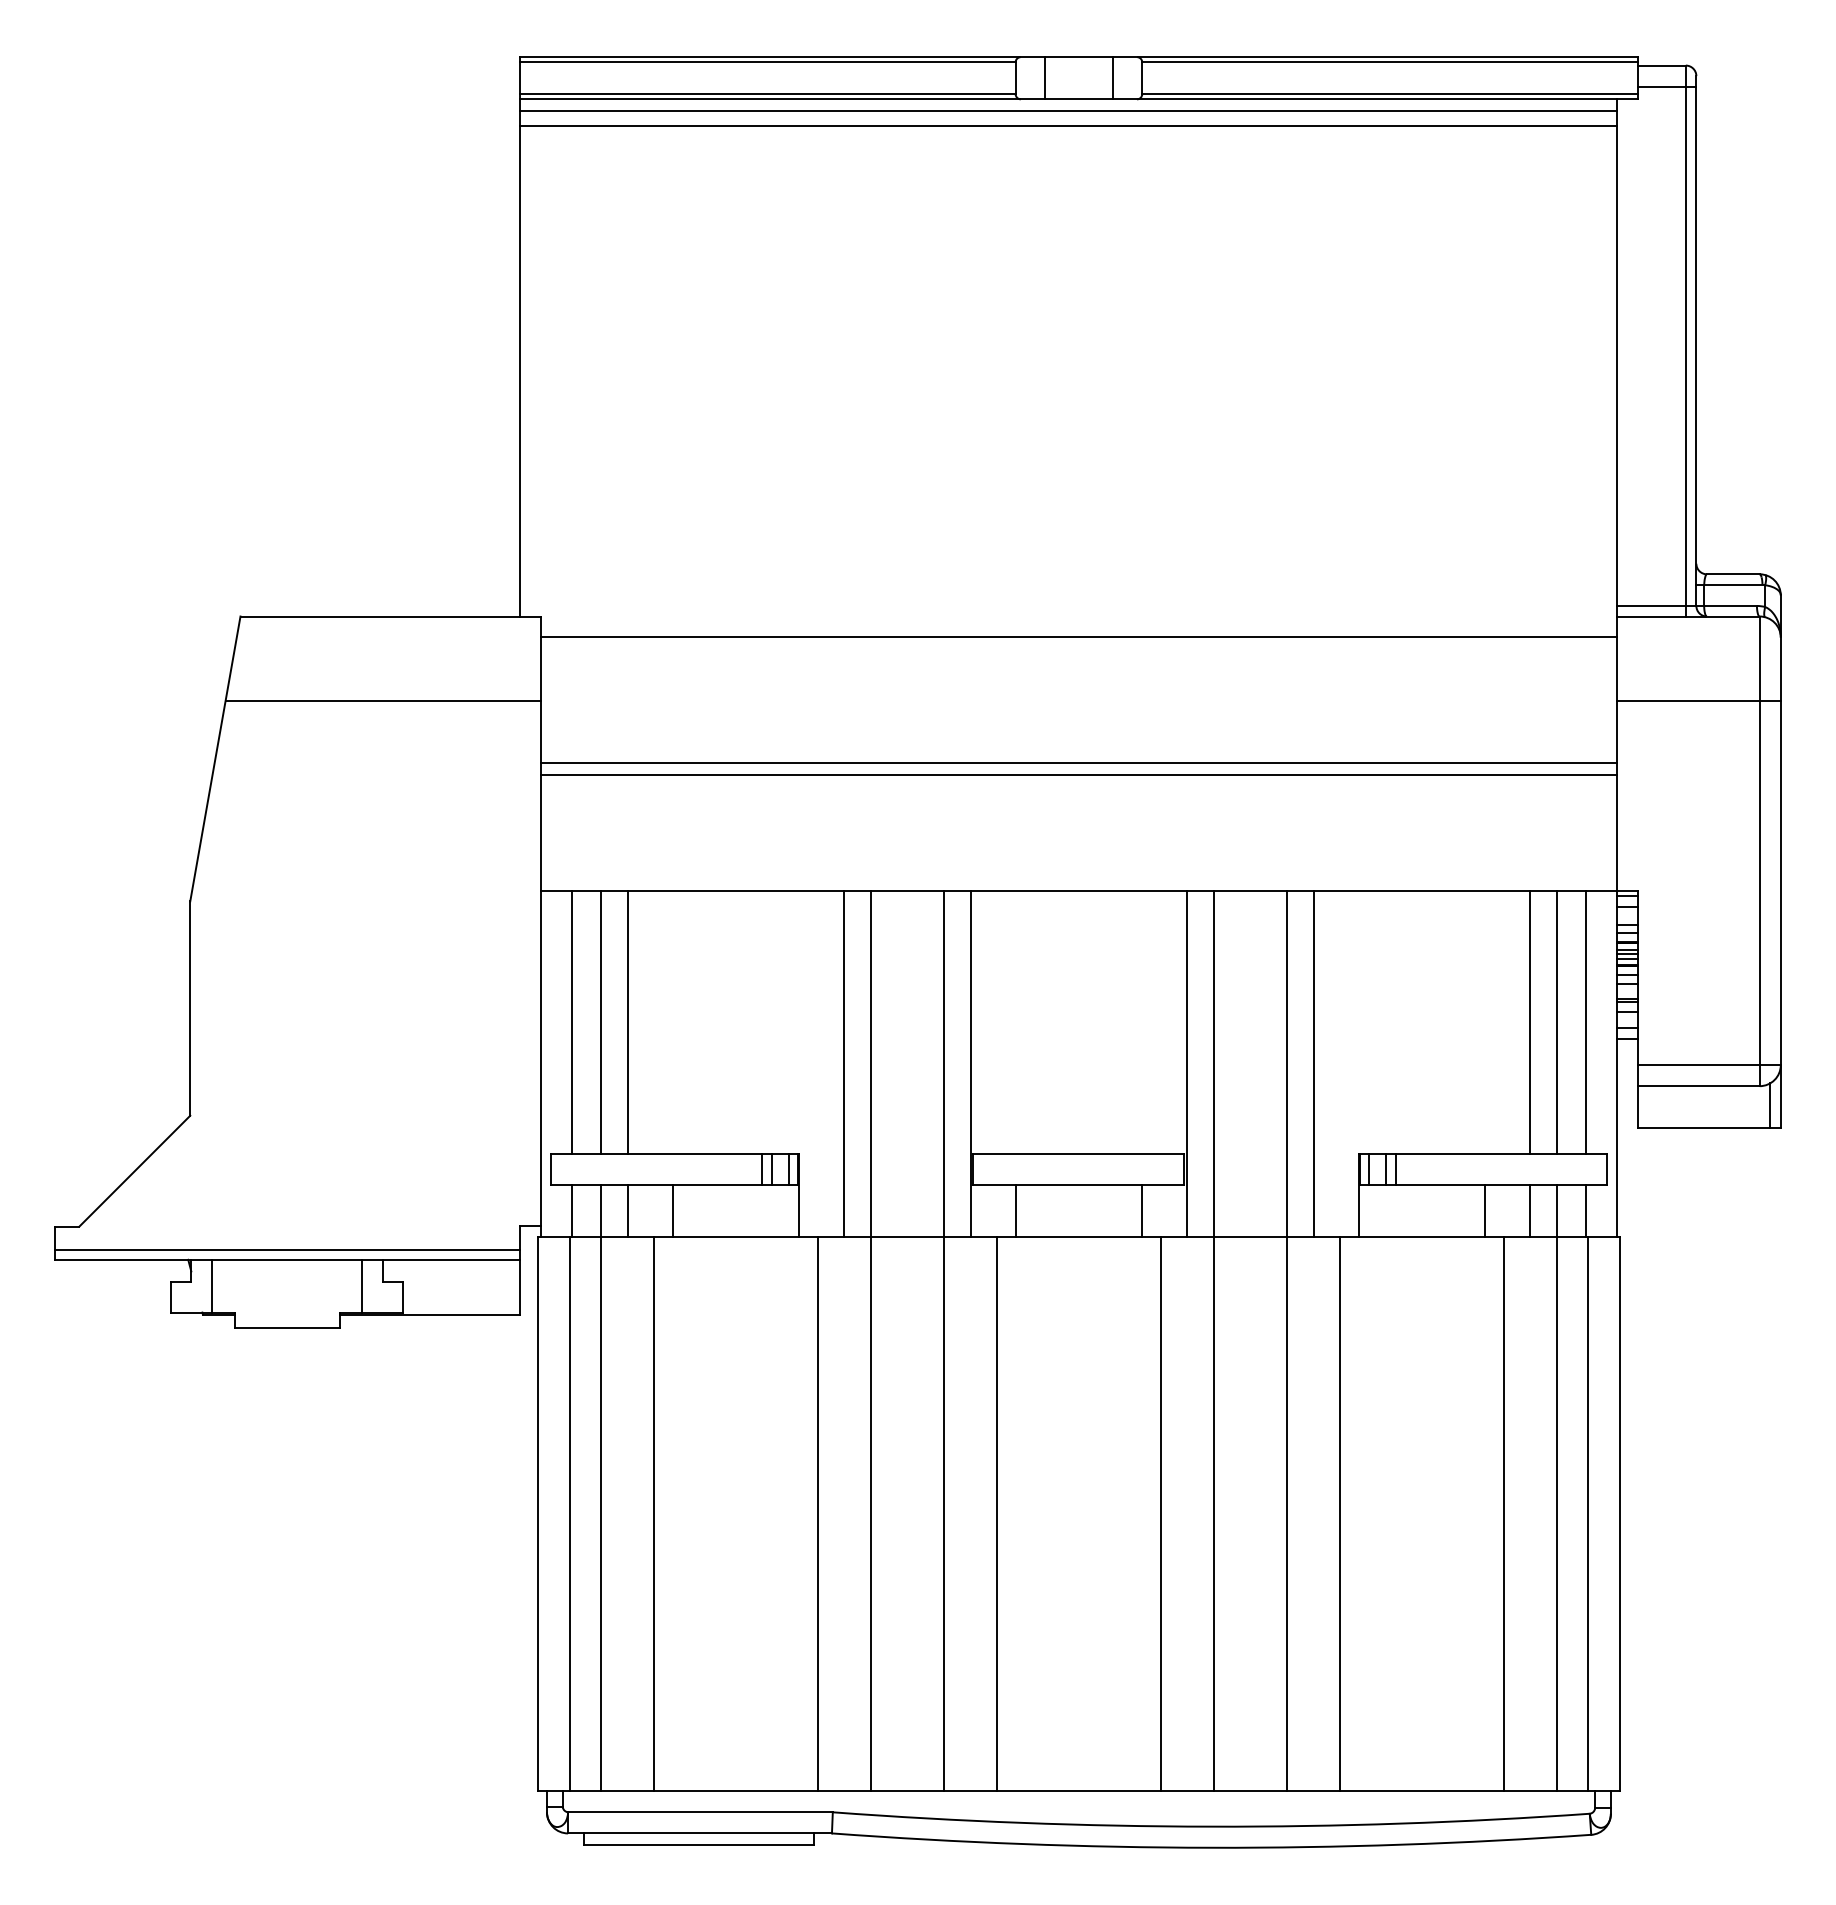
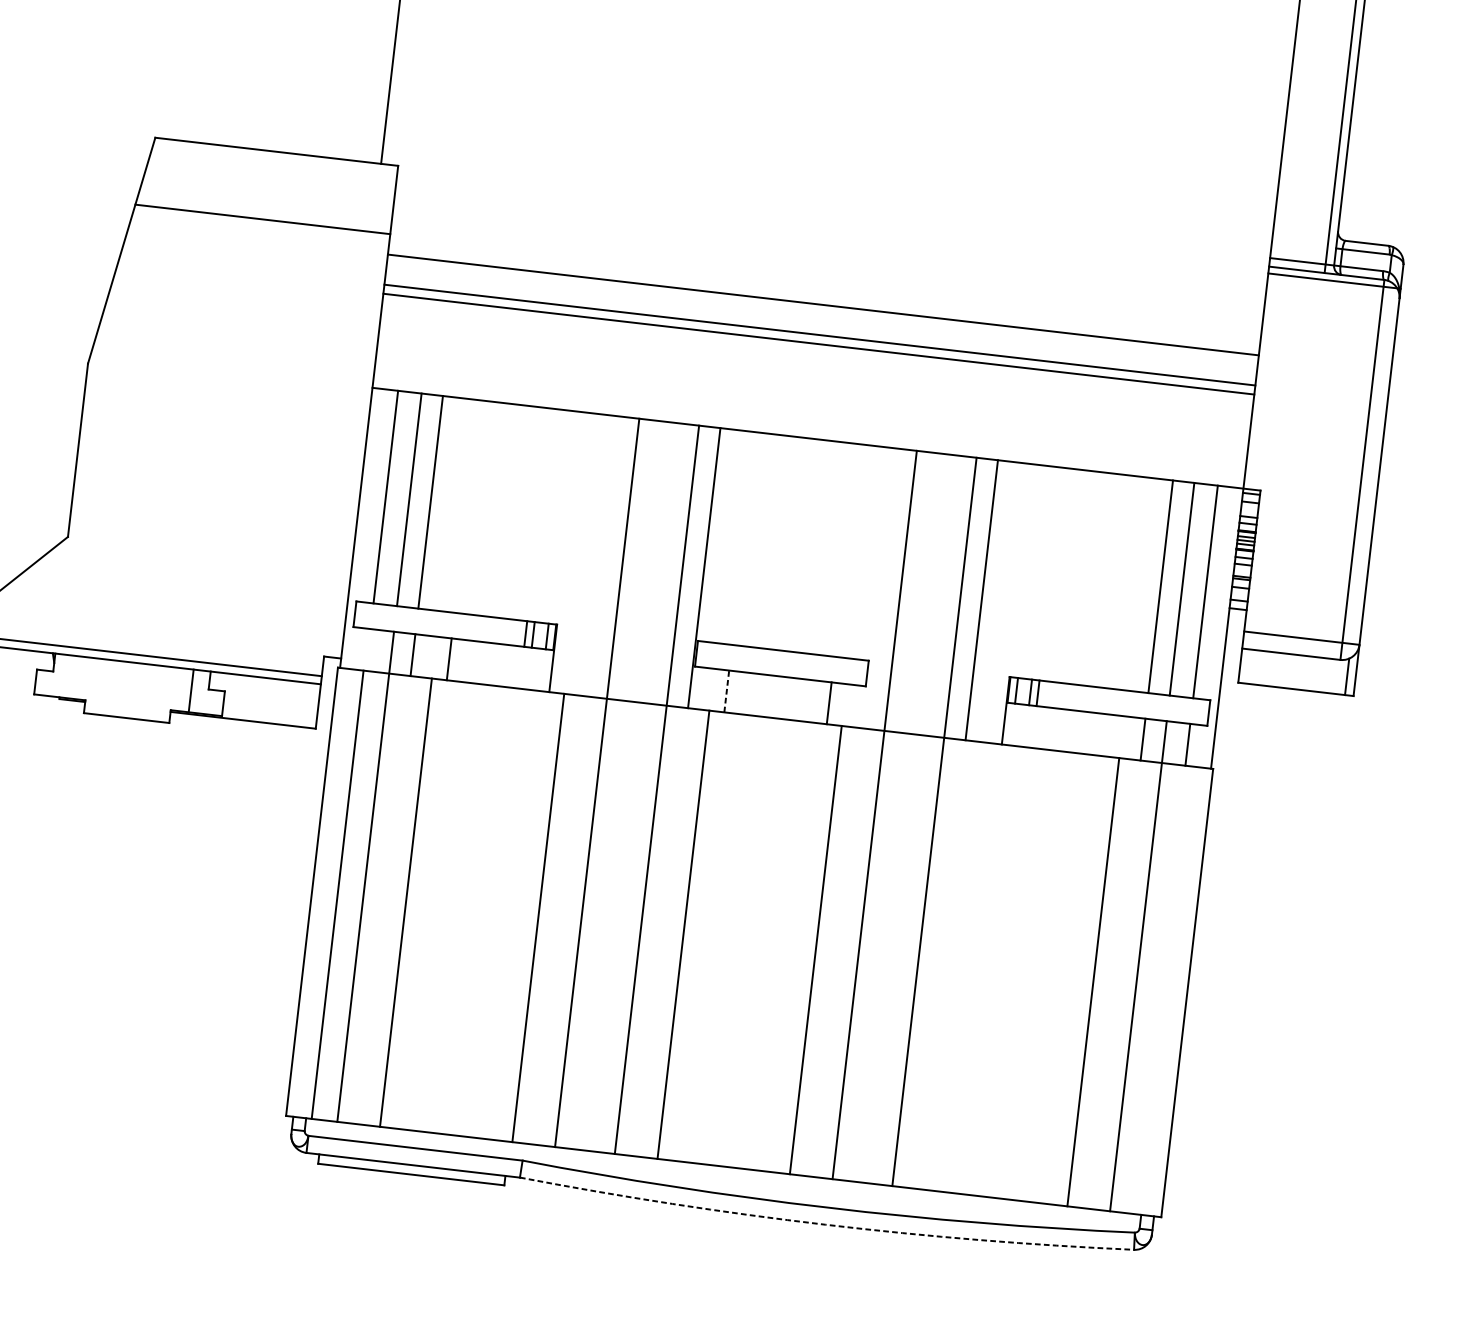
line: (1078, 637) -> (823, 305), moved
line: (1698, 700) -> (1334, 280), moved
line: (844, 1063) -> (602, 555), removed
line: (1187, 1063) -> (879, 588), removed
line: (572, 1211) -> (368, 650), removed
line: (1015, 1211) -> (726, 691), solid -> dashed
line: (1485, 1211) -> (1106, 735), removed
line: (212, 1285) -> (70, 676), removed
line: (1340, 1514) -> (961, 967), removed
line: (1588, 1514) -> (1161, 990), removed
arc: (1211, 1847) -> (825, 1224), solid -> dashed

